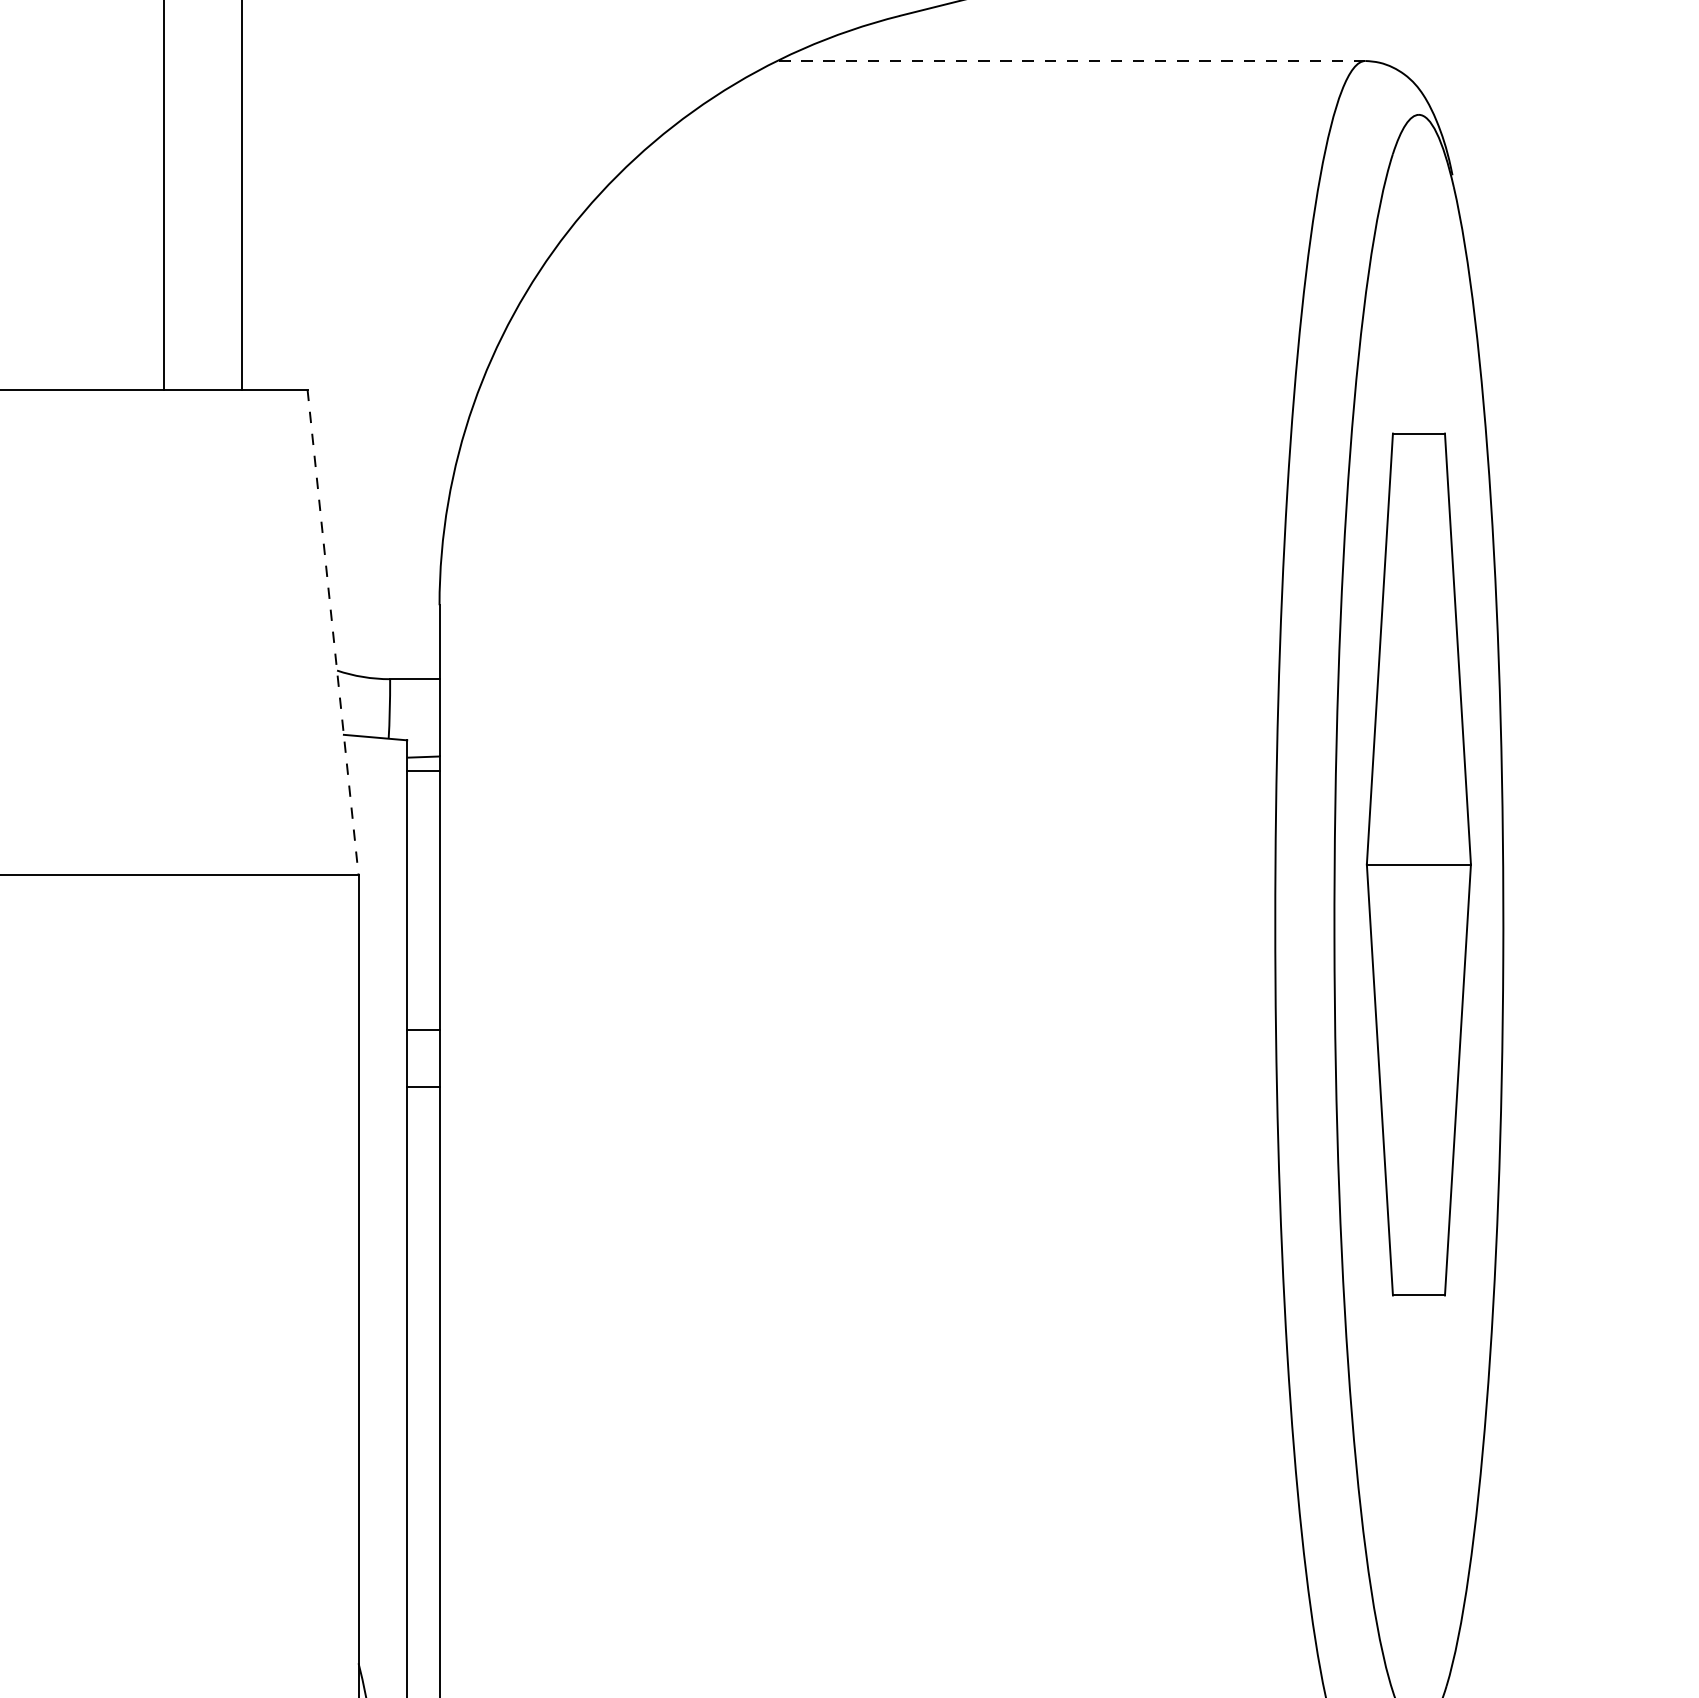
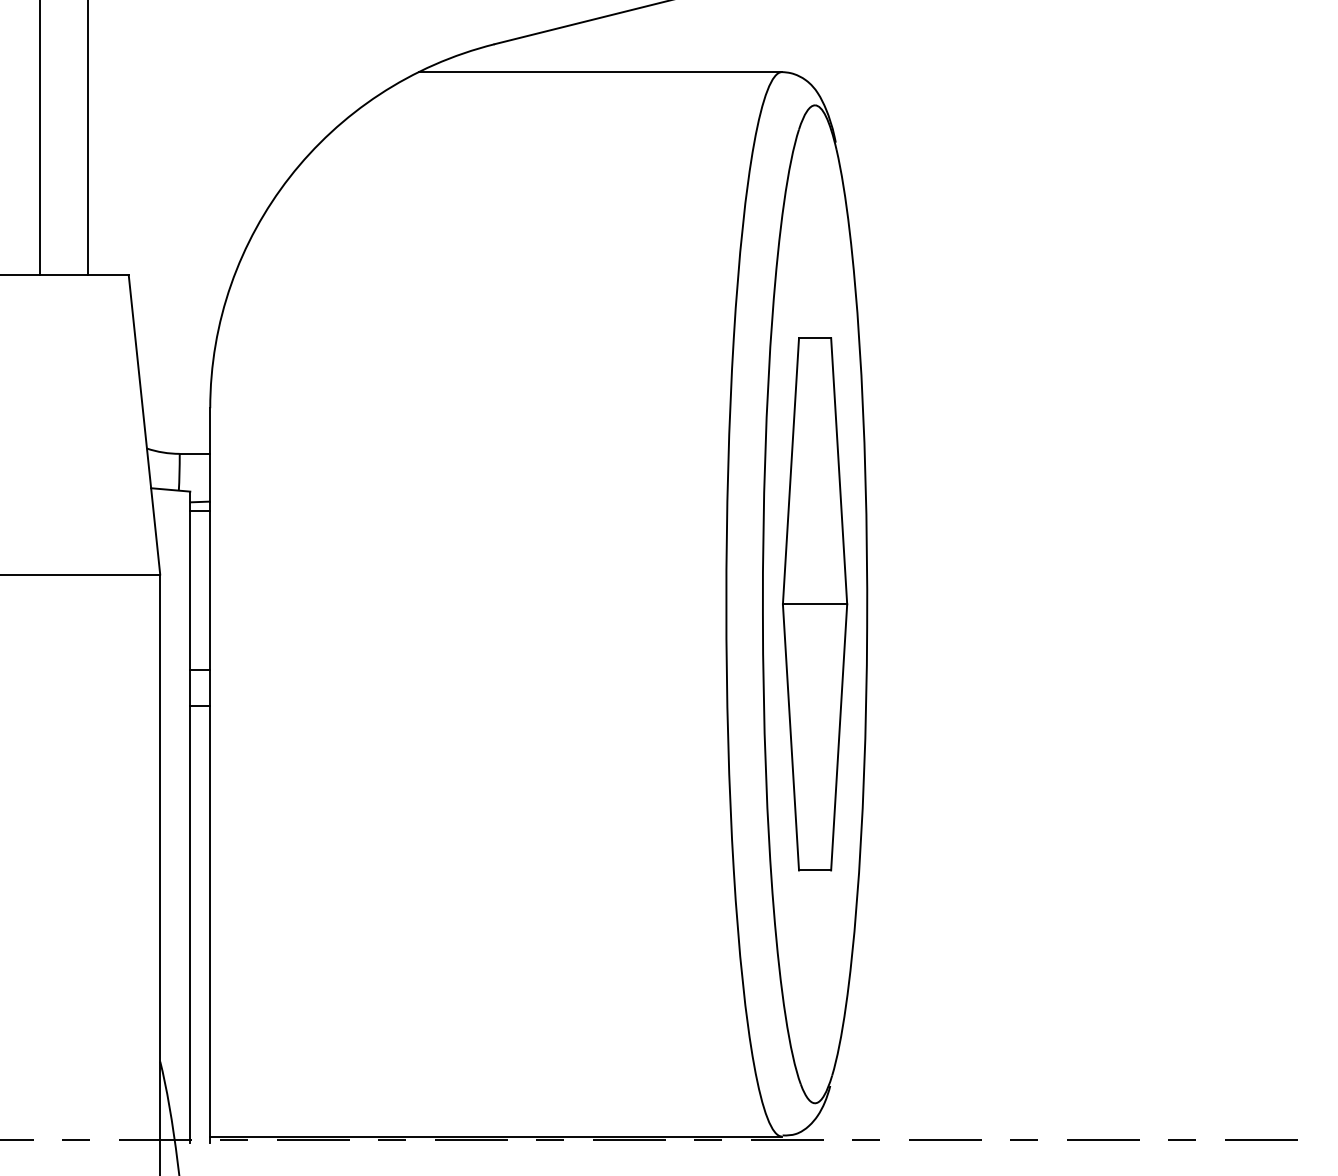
line: (1071, 61) -> (600, 72), dashed -> solid
line: (333, 631) -> (144, 424), dashed -> solid
part: (1419, 864) -> (815, 604), moved

